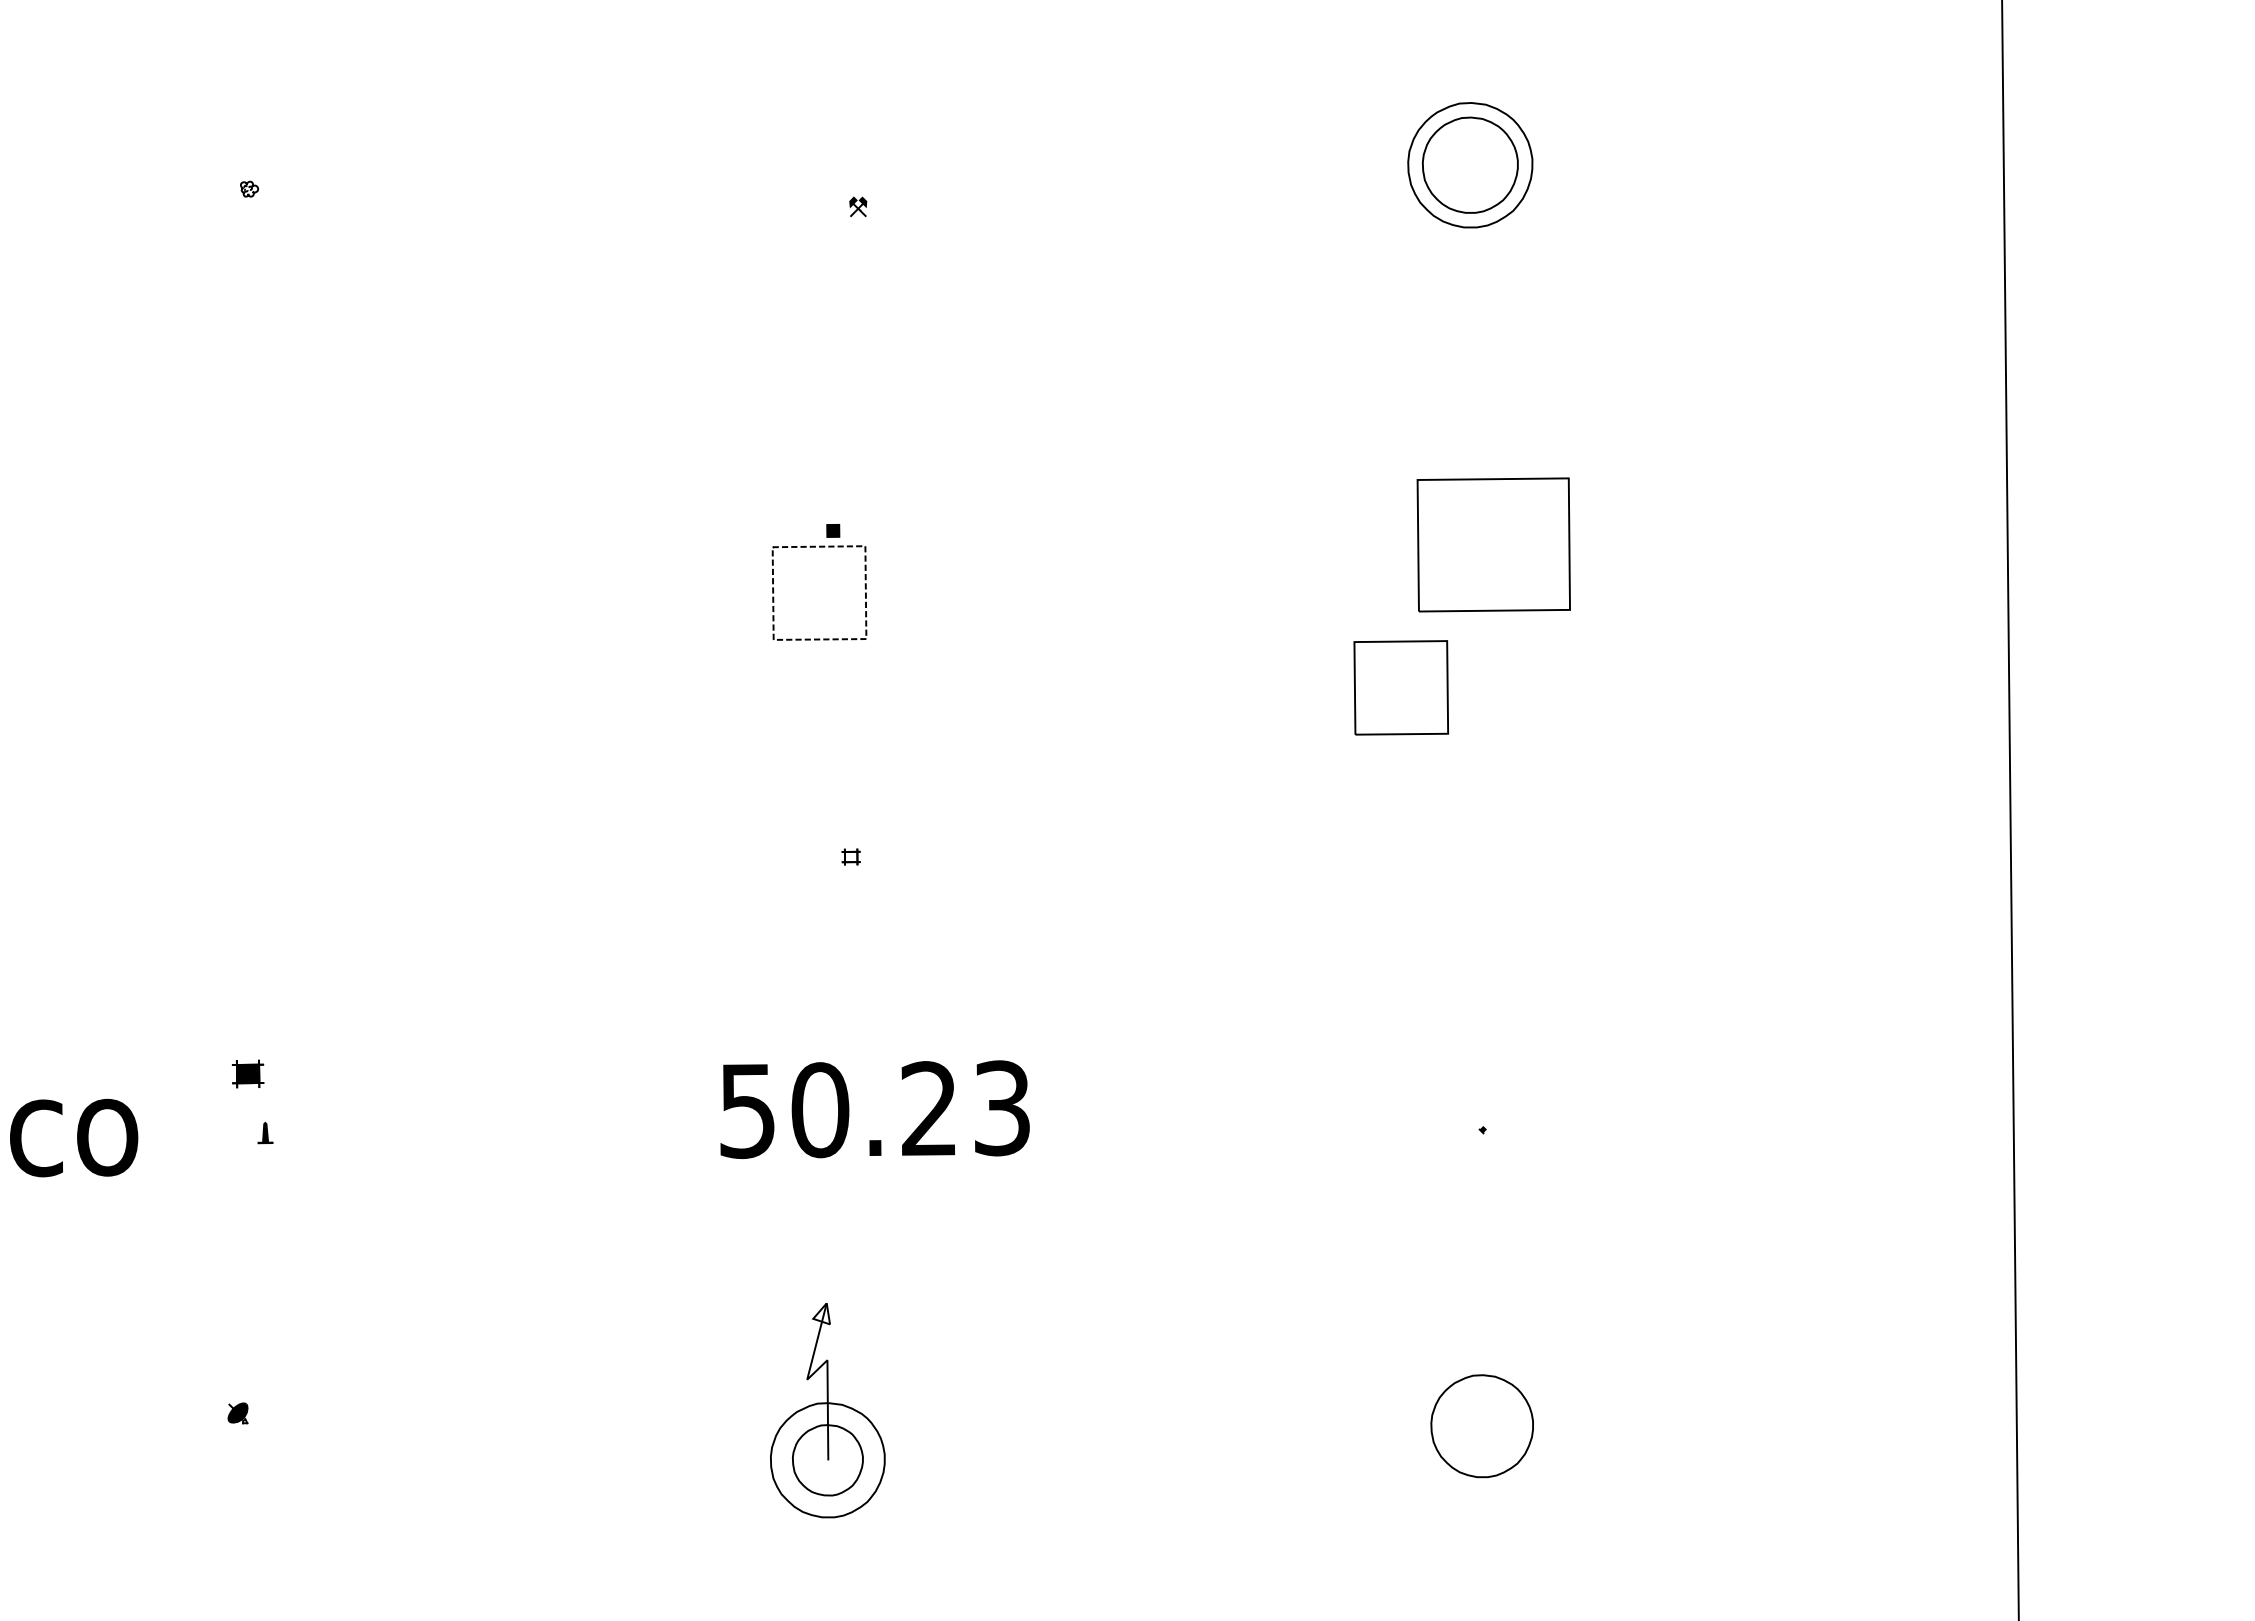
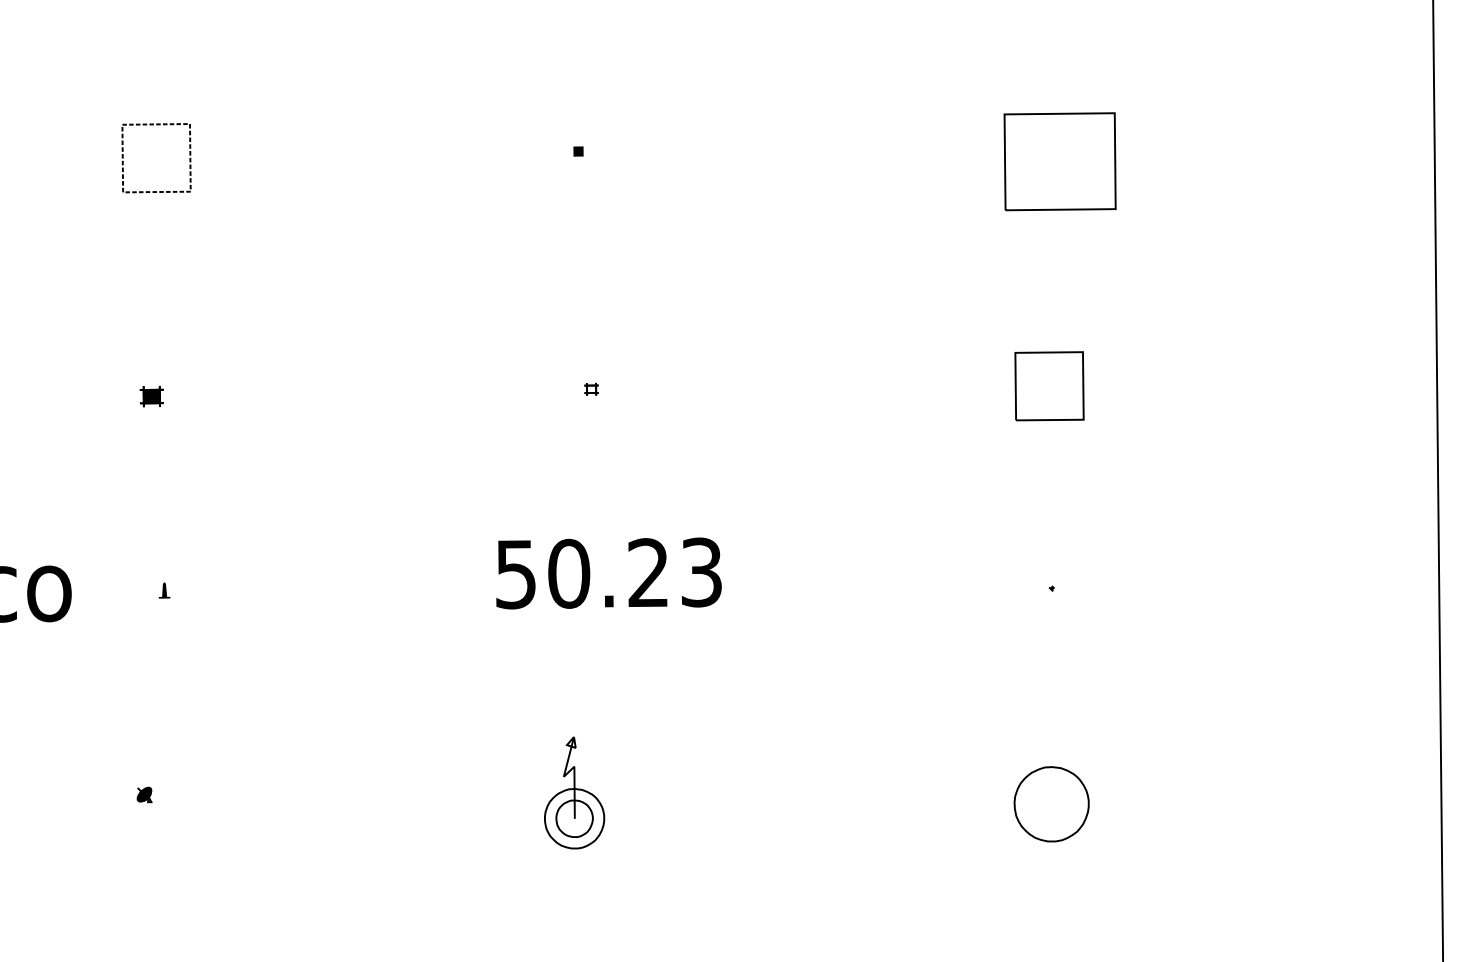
part: (819, 547) -> (156, 124), moved
part: (1400, 687) -> (1048, 385), moved
part: (248, 1073) -> (152, 396), moved
part: (827, 1410) -> (574, 792), size x0.71

